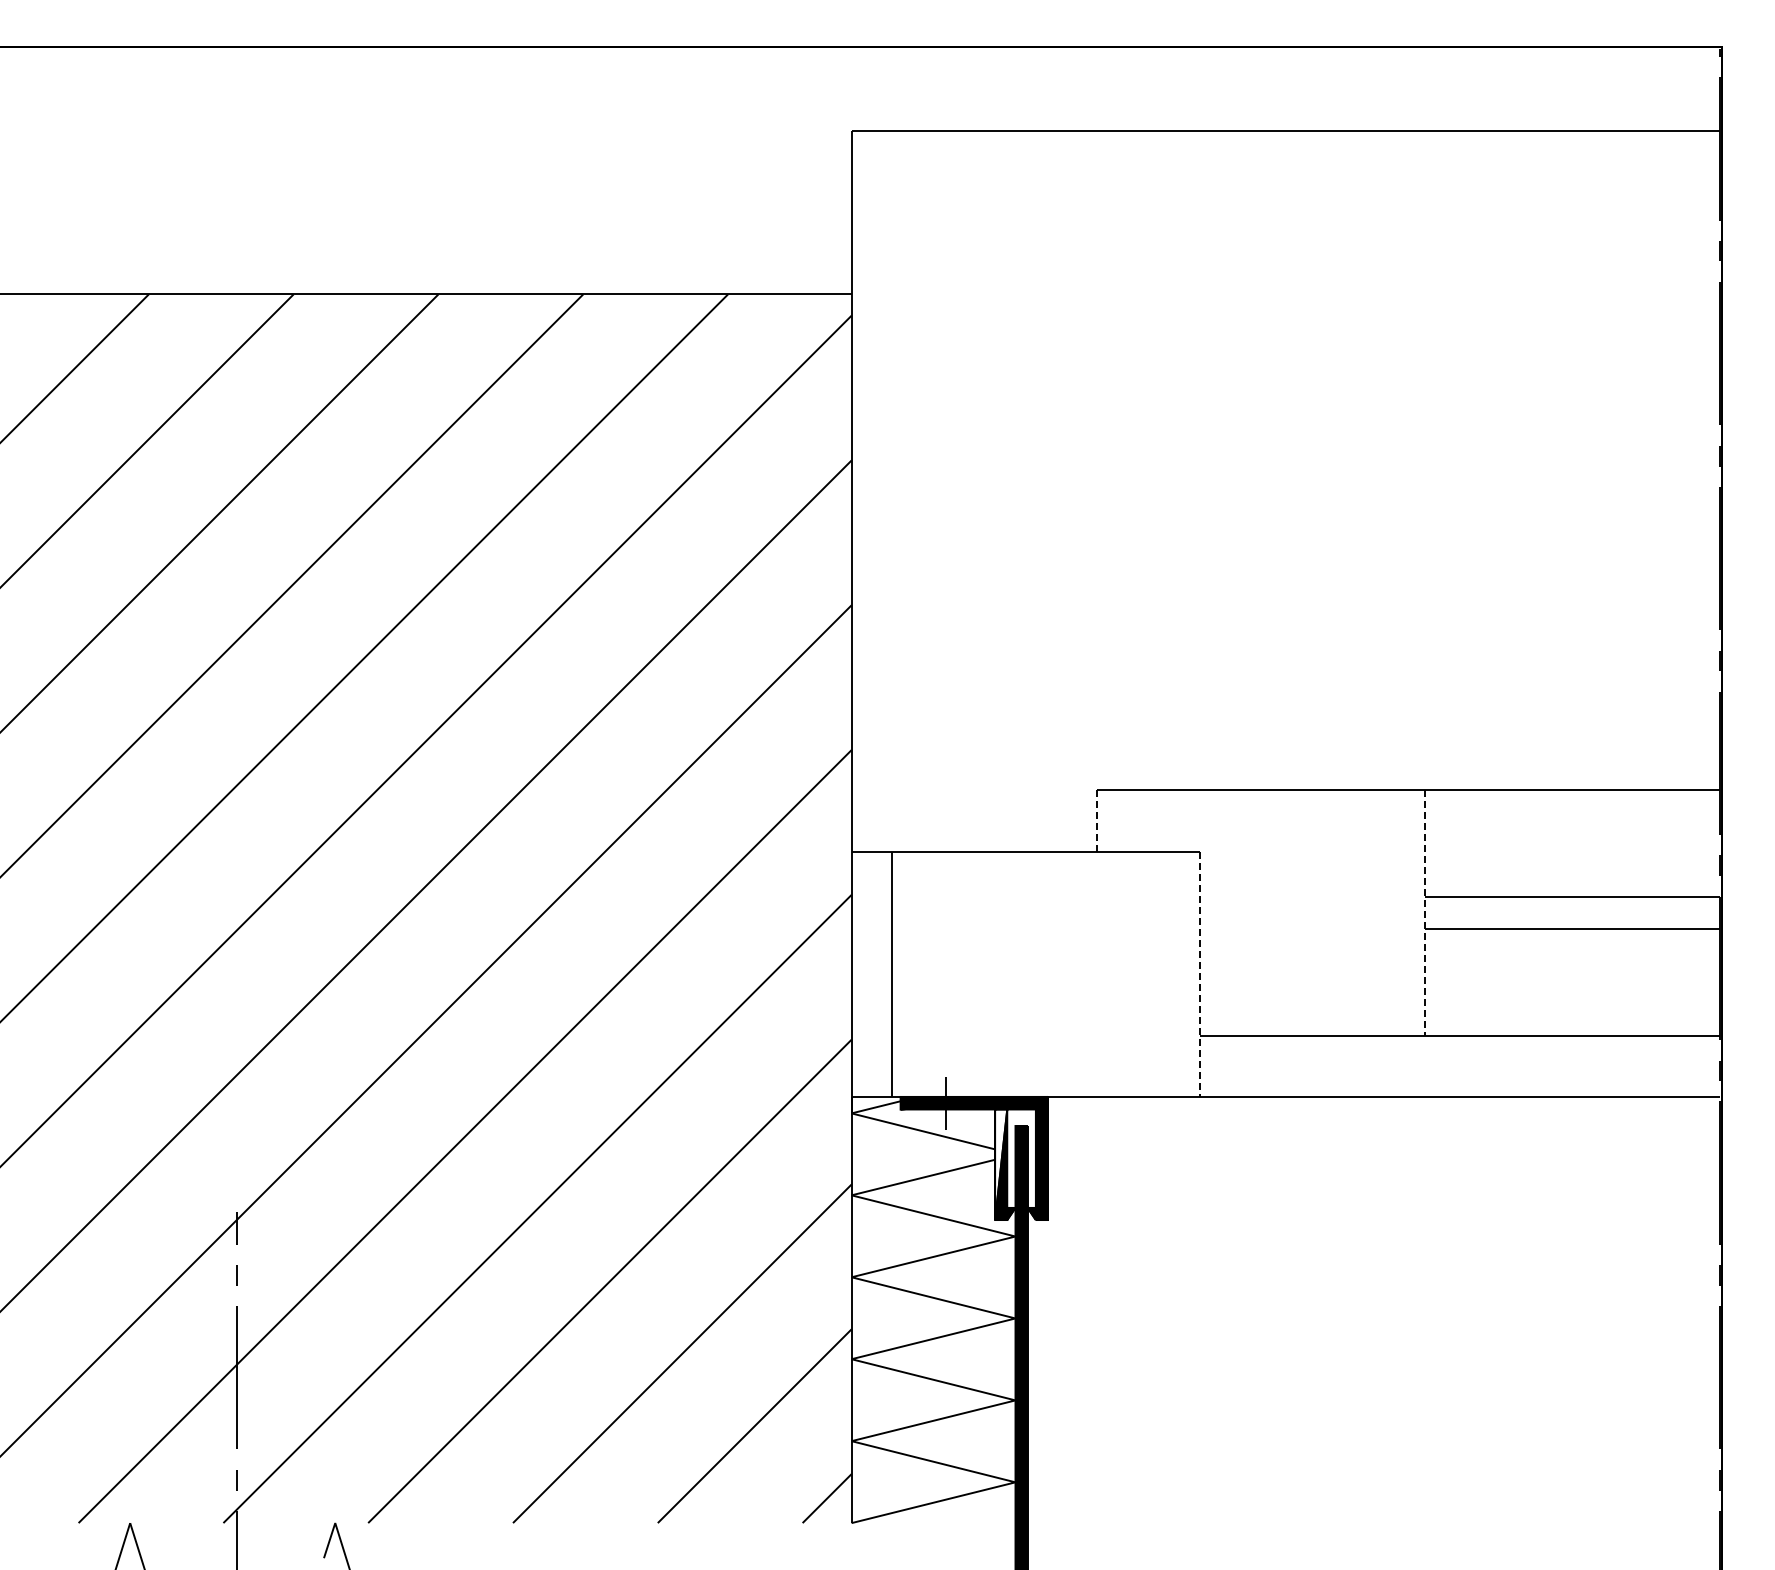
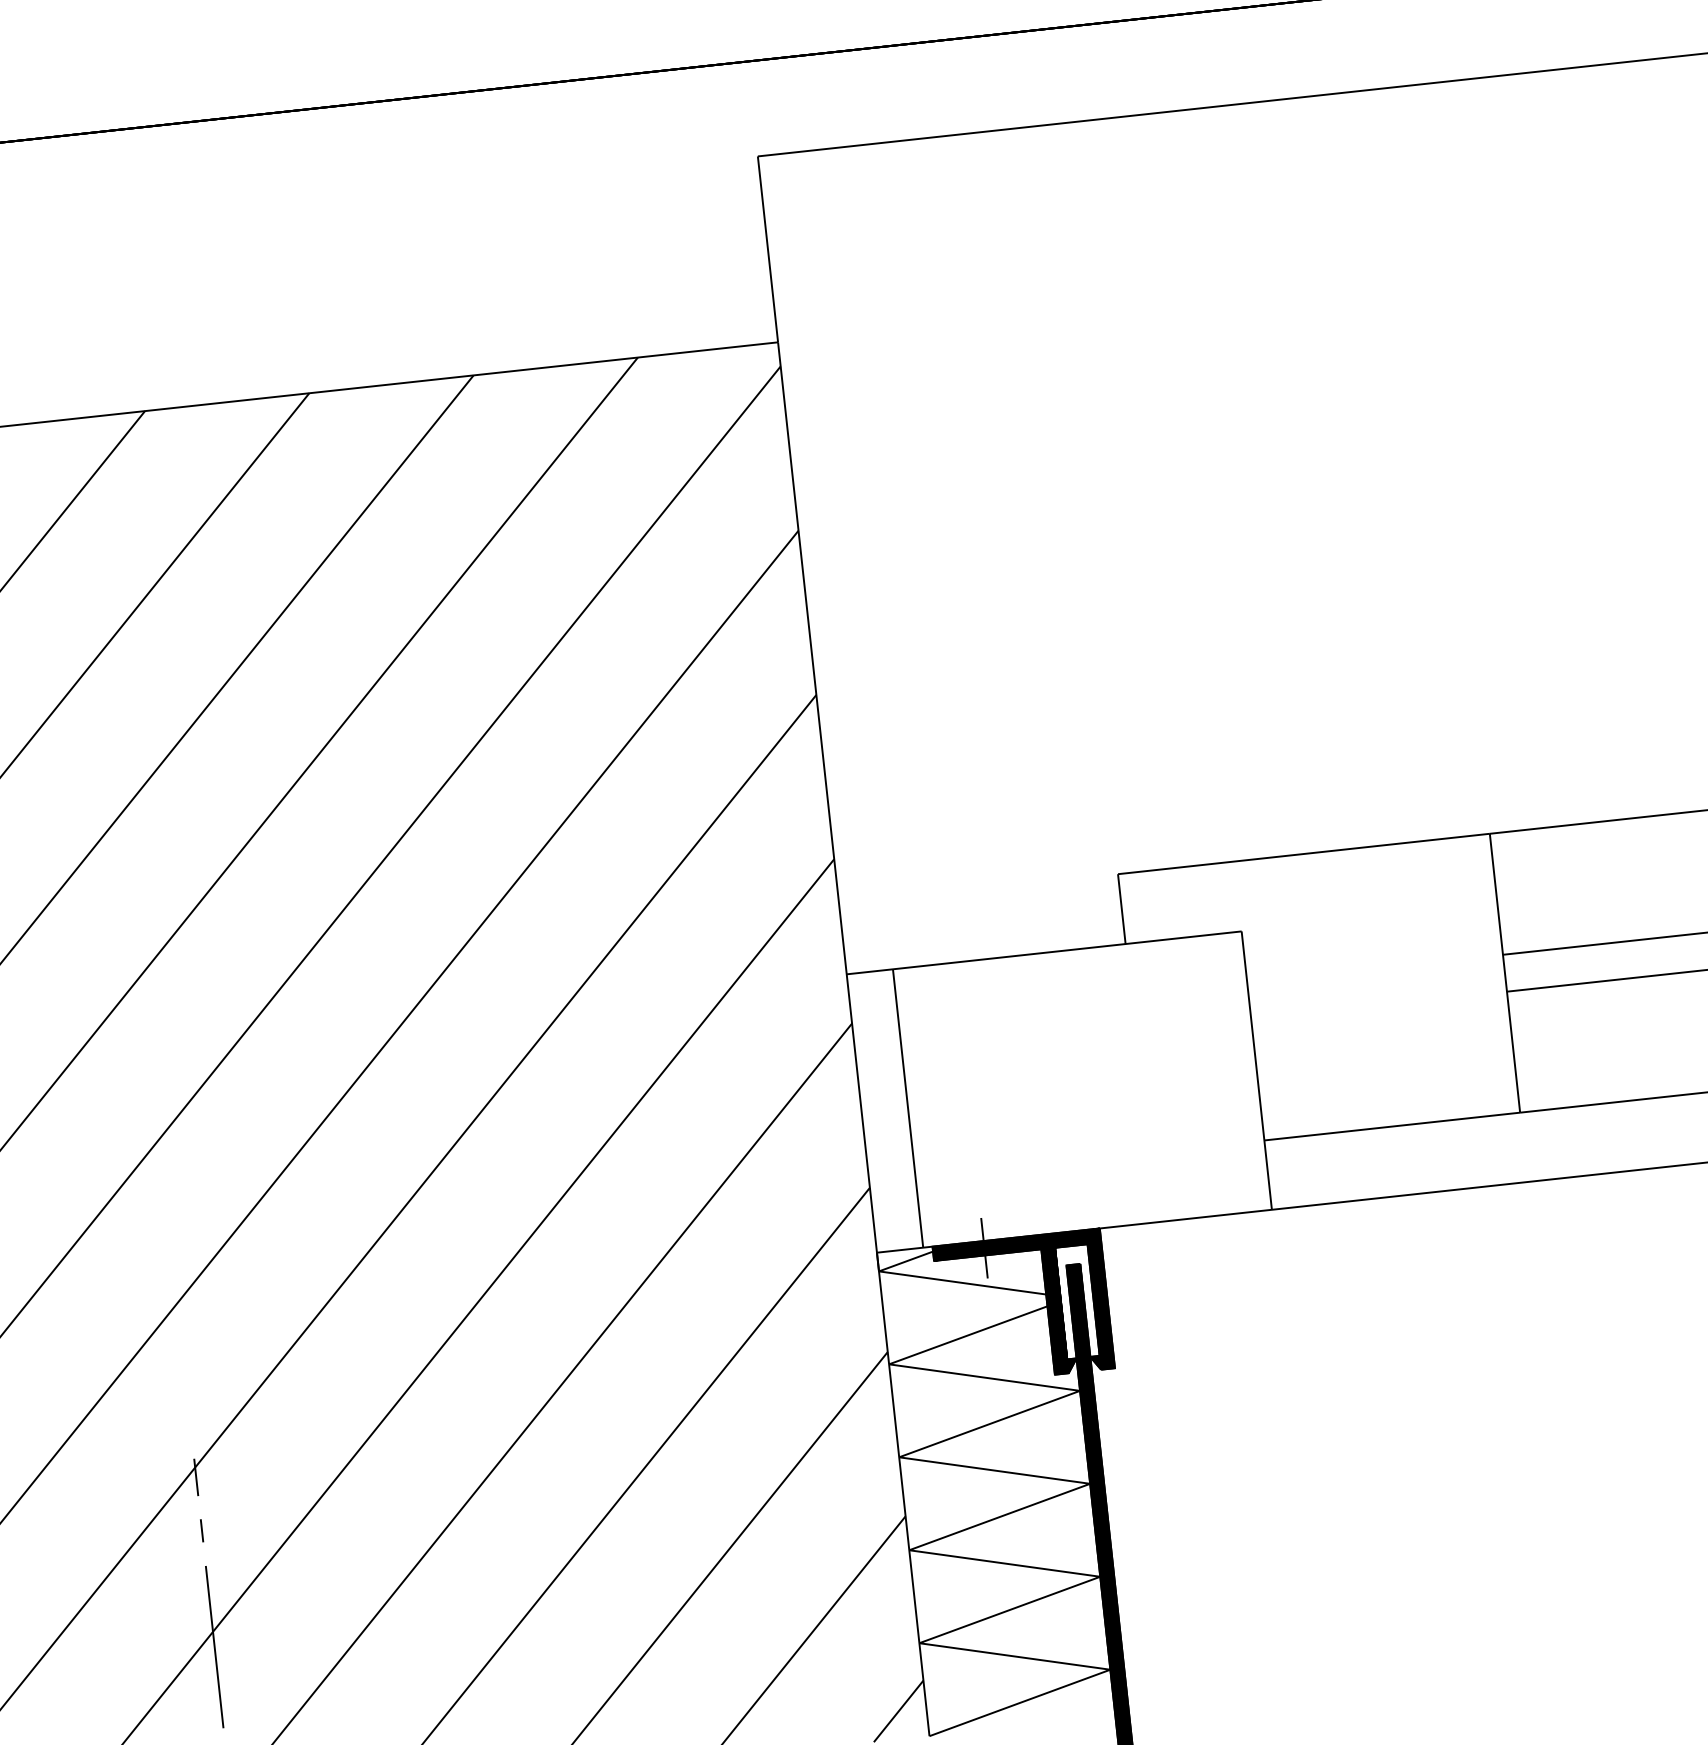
line: (1097, 820) -> (1121, 908), dashed -> solid
line: (1425, 912) -> (1505, 972), dashed -> solid
line: (1199, 974) -> (1256, 1070), dashed -> solid
fill: (1001, 1164) -> (1055, 1310), added

